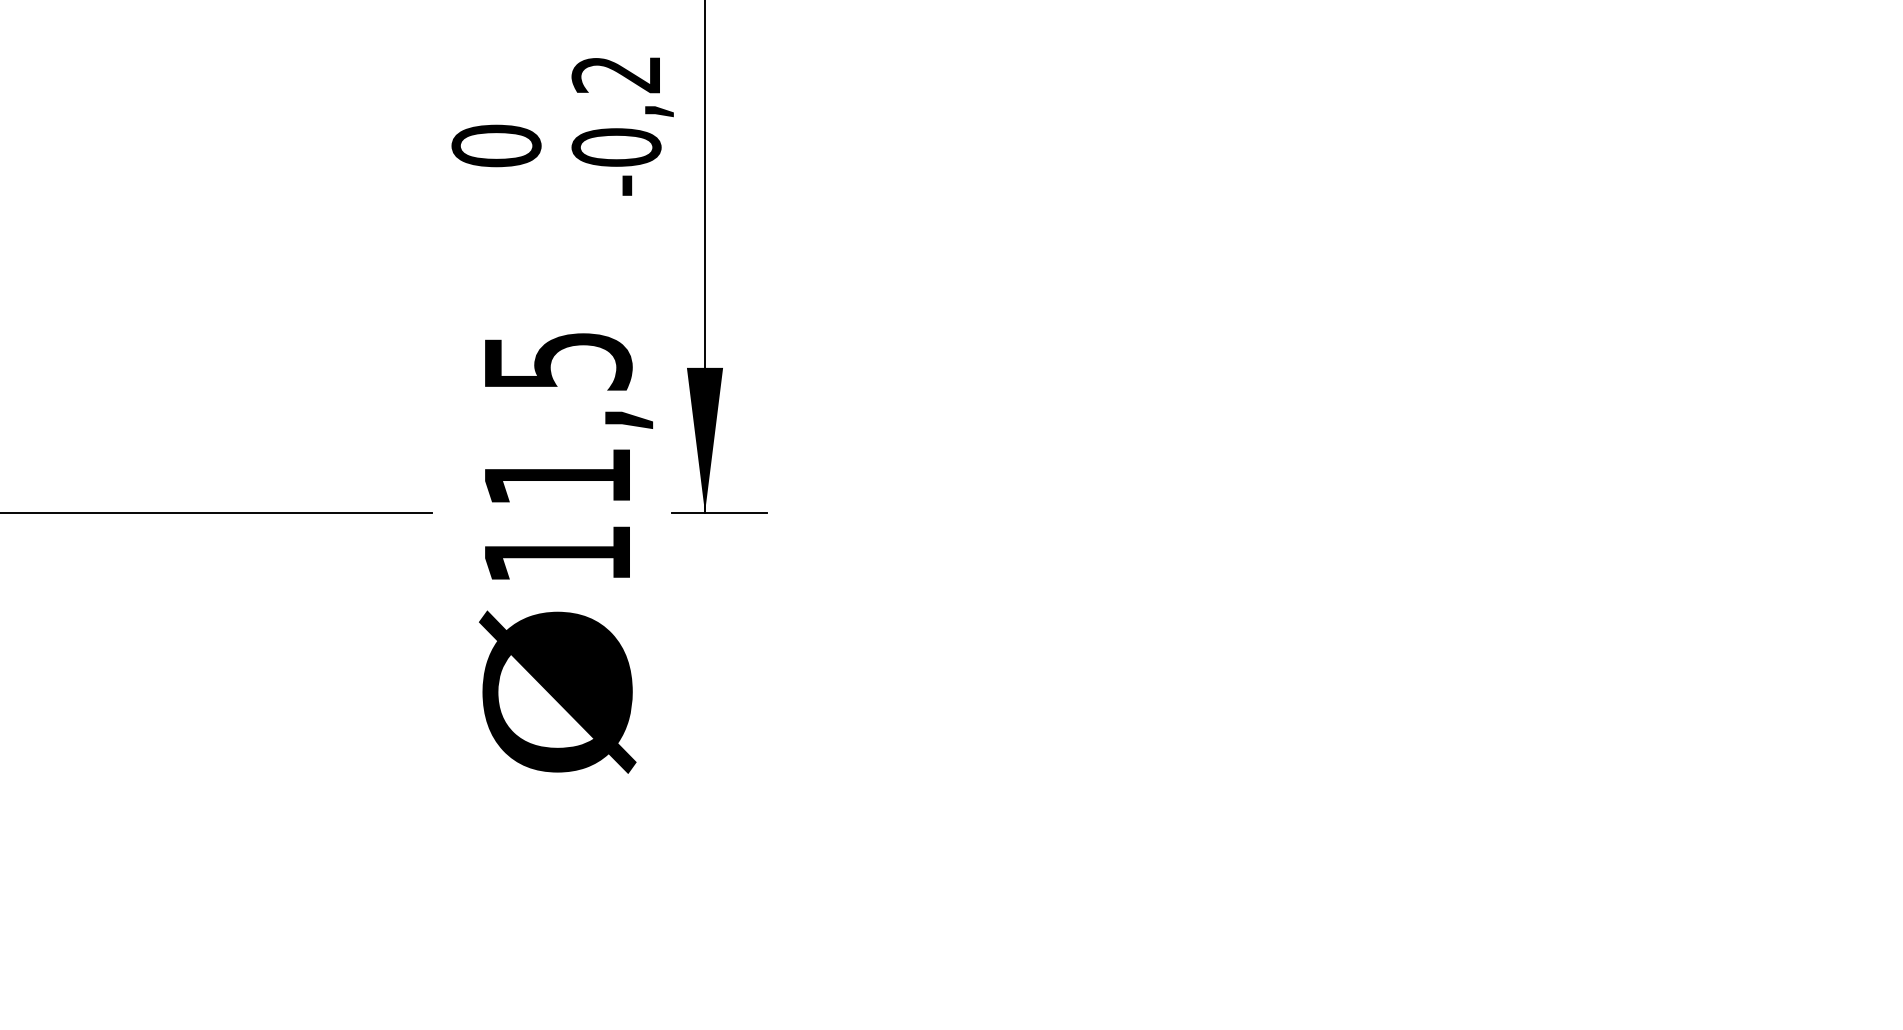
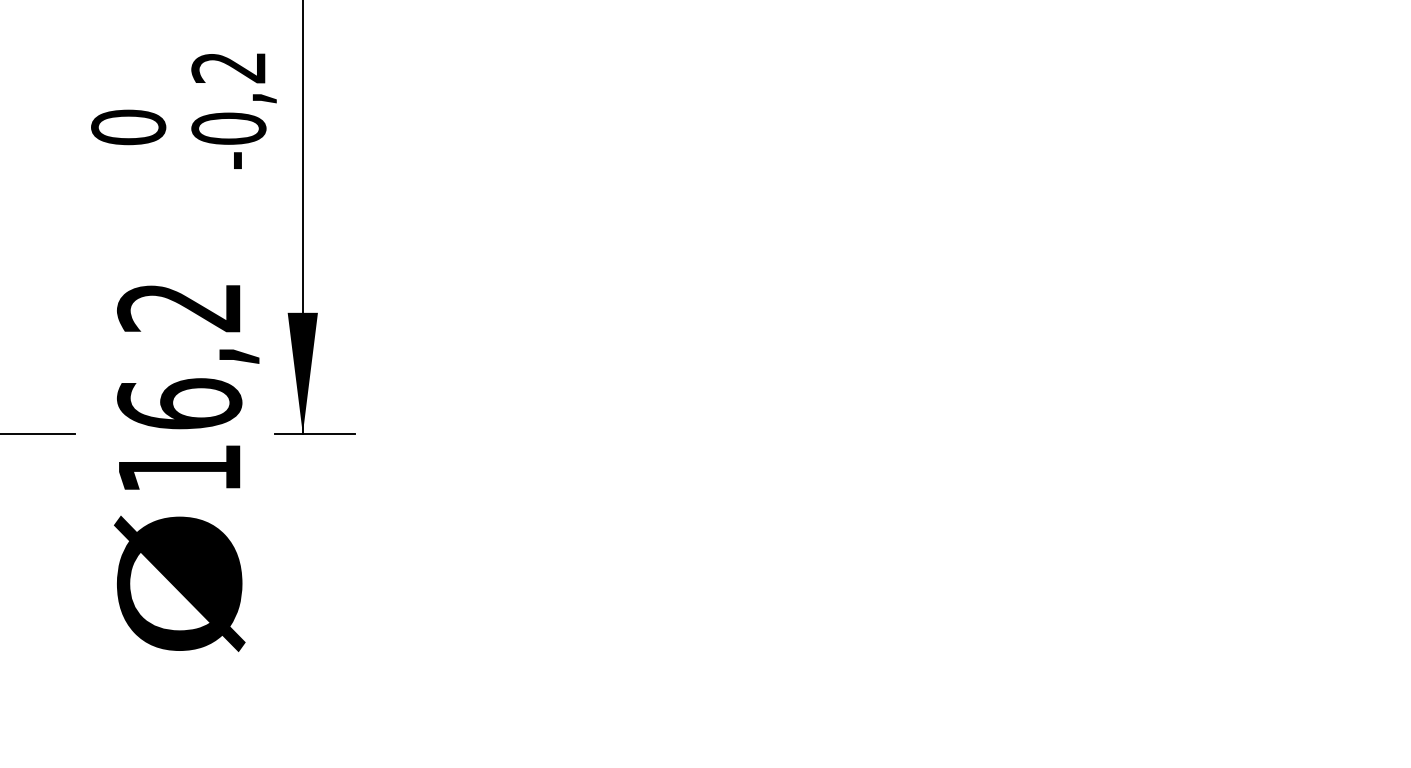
text: (557, 420) -> (179, 356), 11,5 -> 16,2

